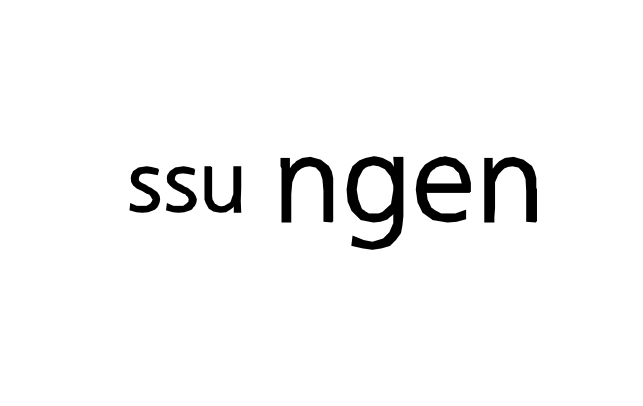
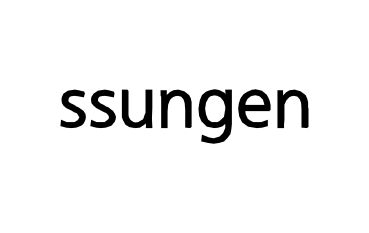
part: (185, 189) -> (106, 108), size x1.43

